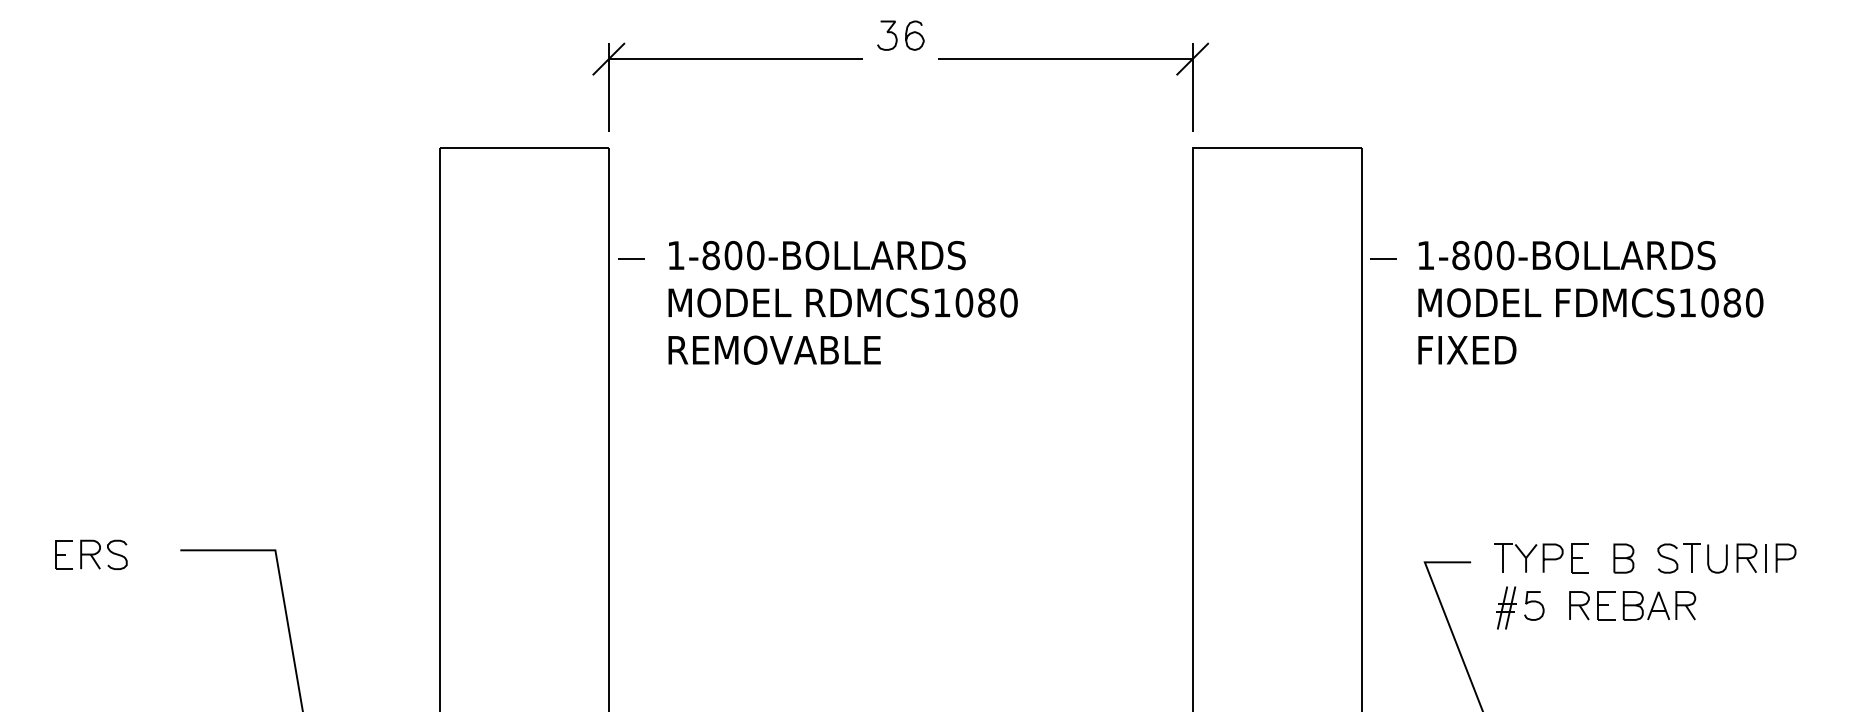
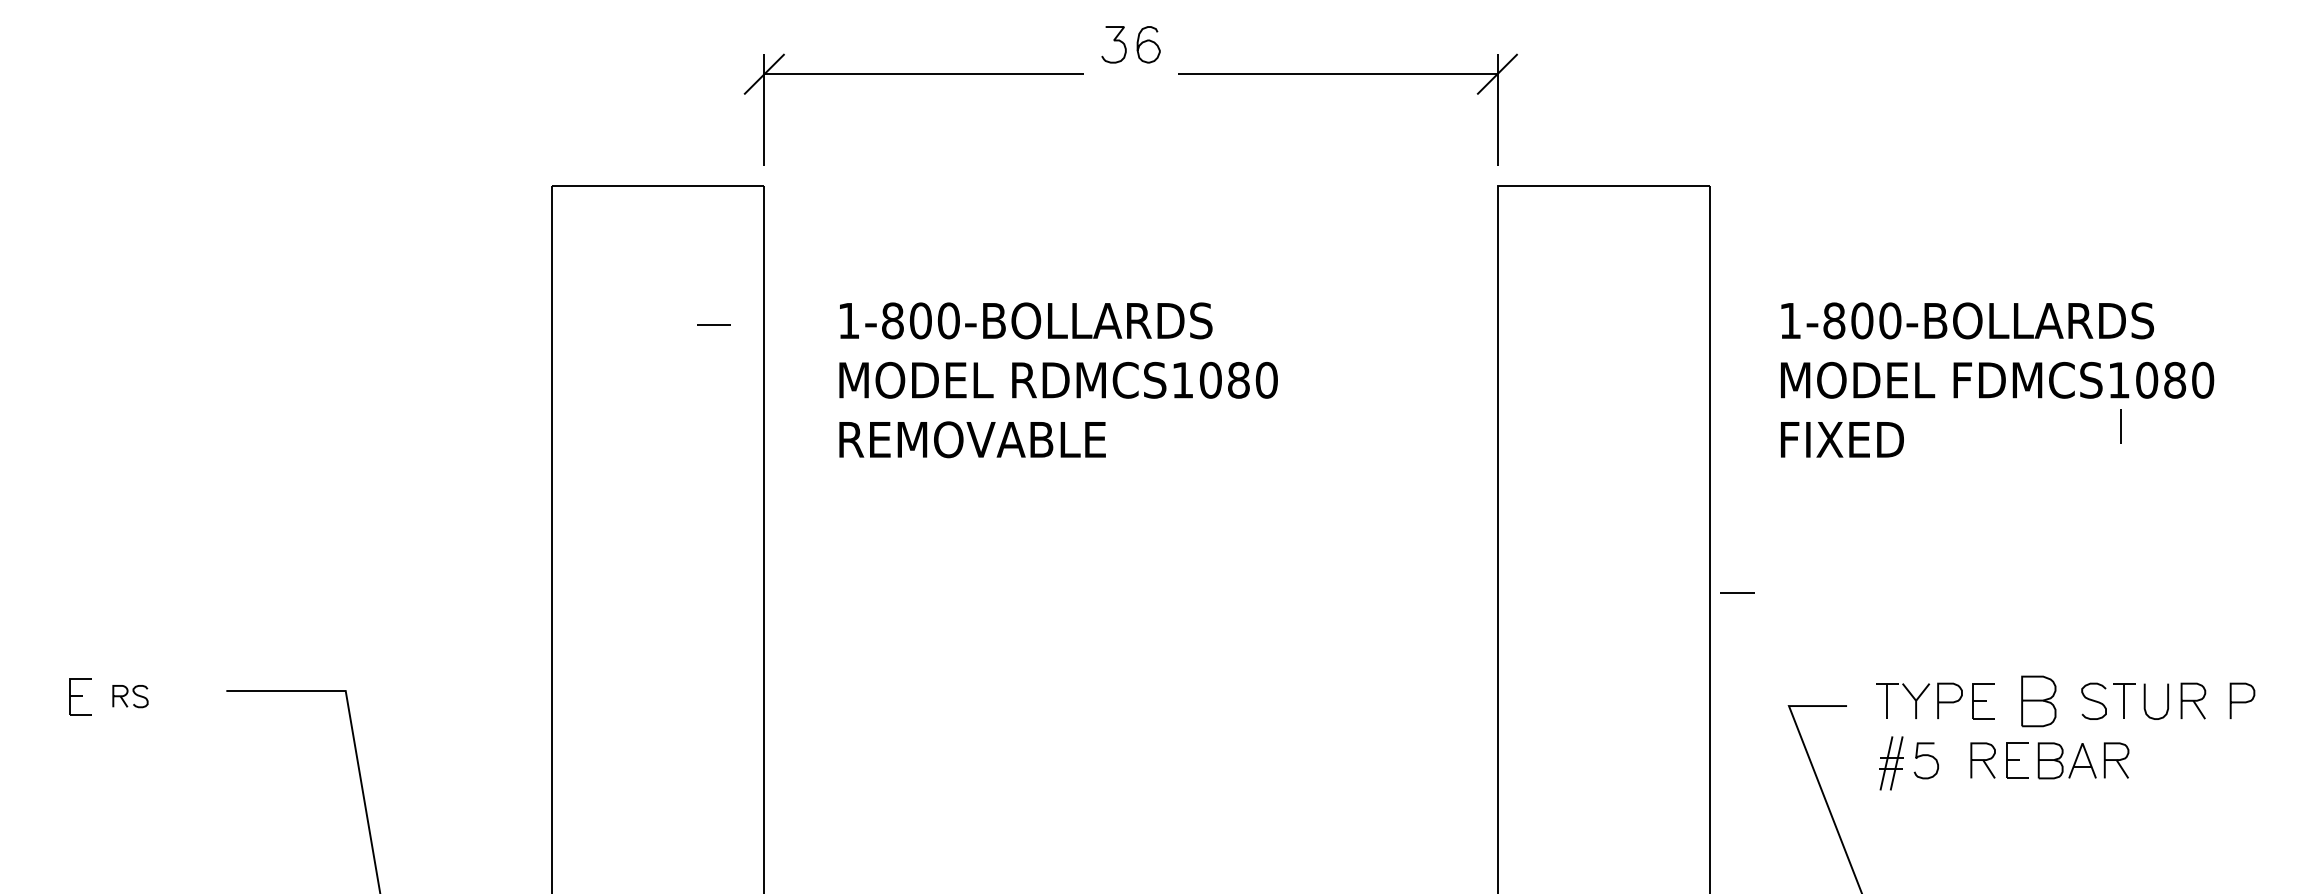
line: (631, 258) -> (713, 324), moved
line: (1383, 258) -> (1737, 592), moved
part: (103, 554) -> (129, 696), size x0.6
part: (1623, 558) -> (2038, 701), size x1.4
line: (1765, 558) -> (2120, 426), moved

